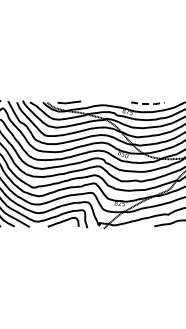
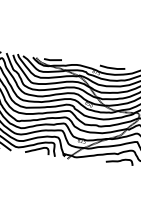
line: (147, 104) -> (112, 68), dashed -> solid

